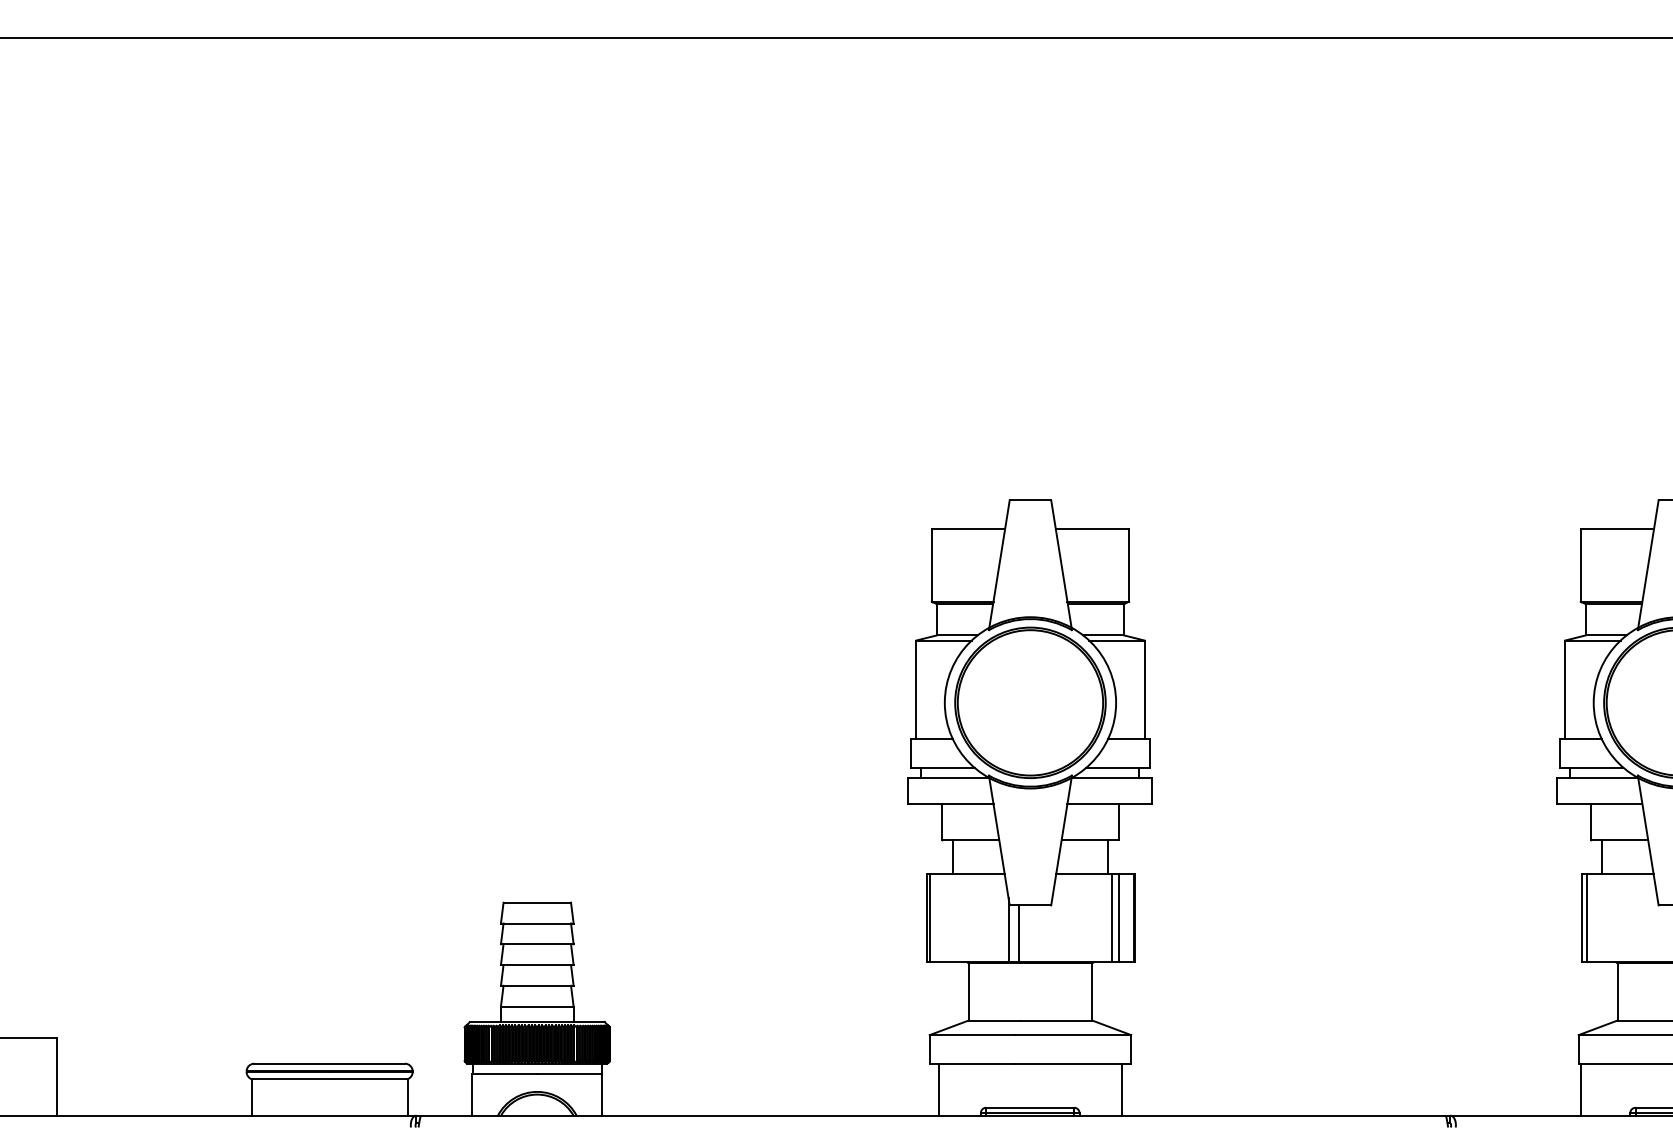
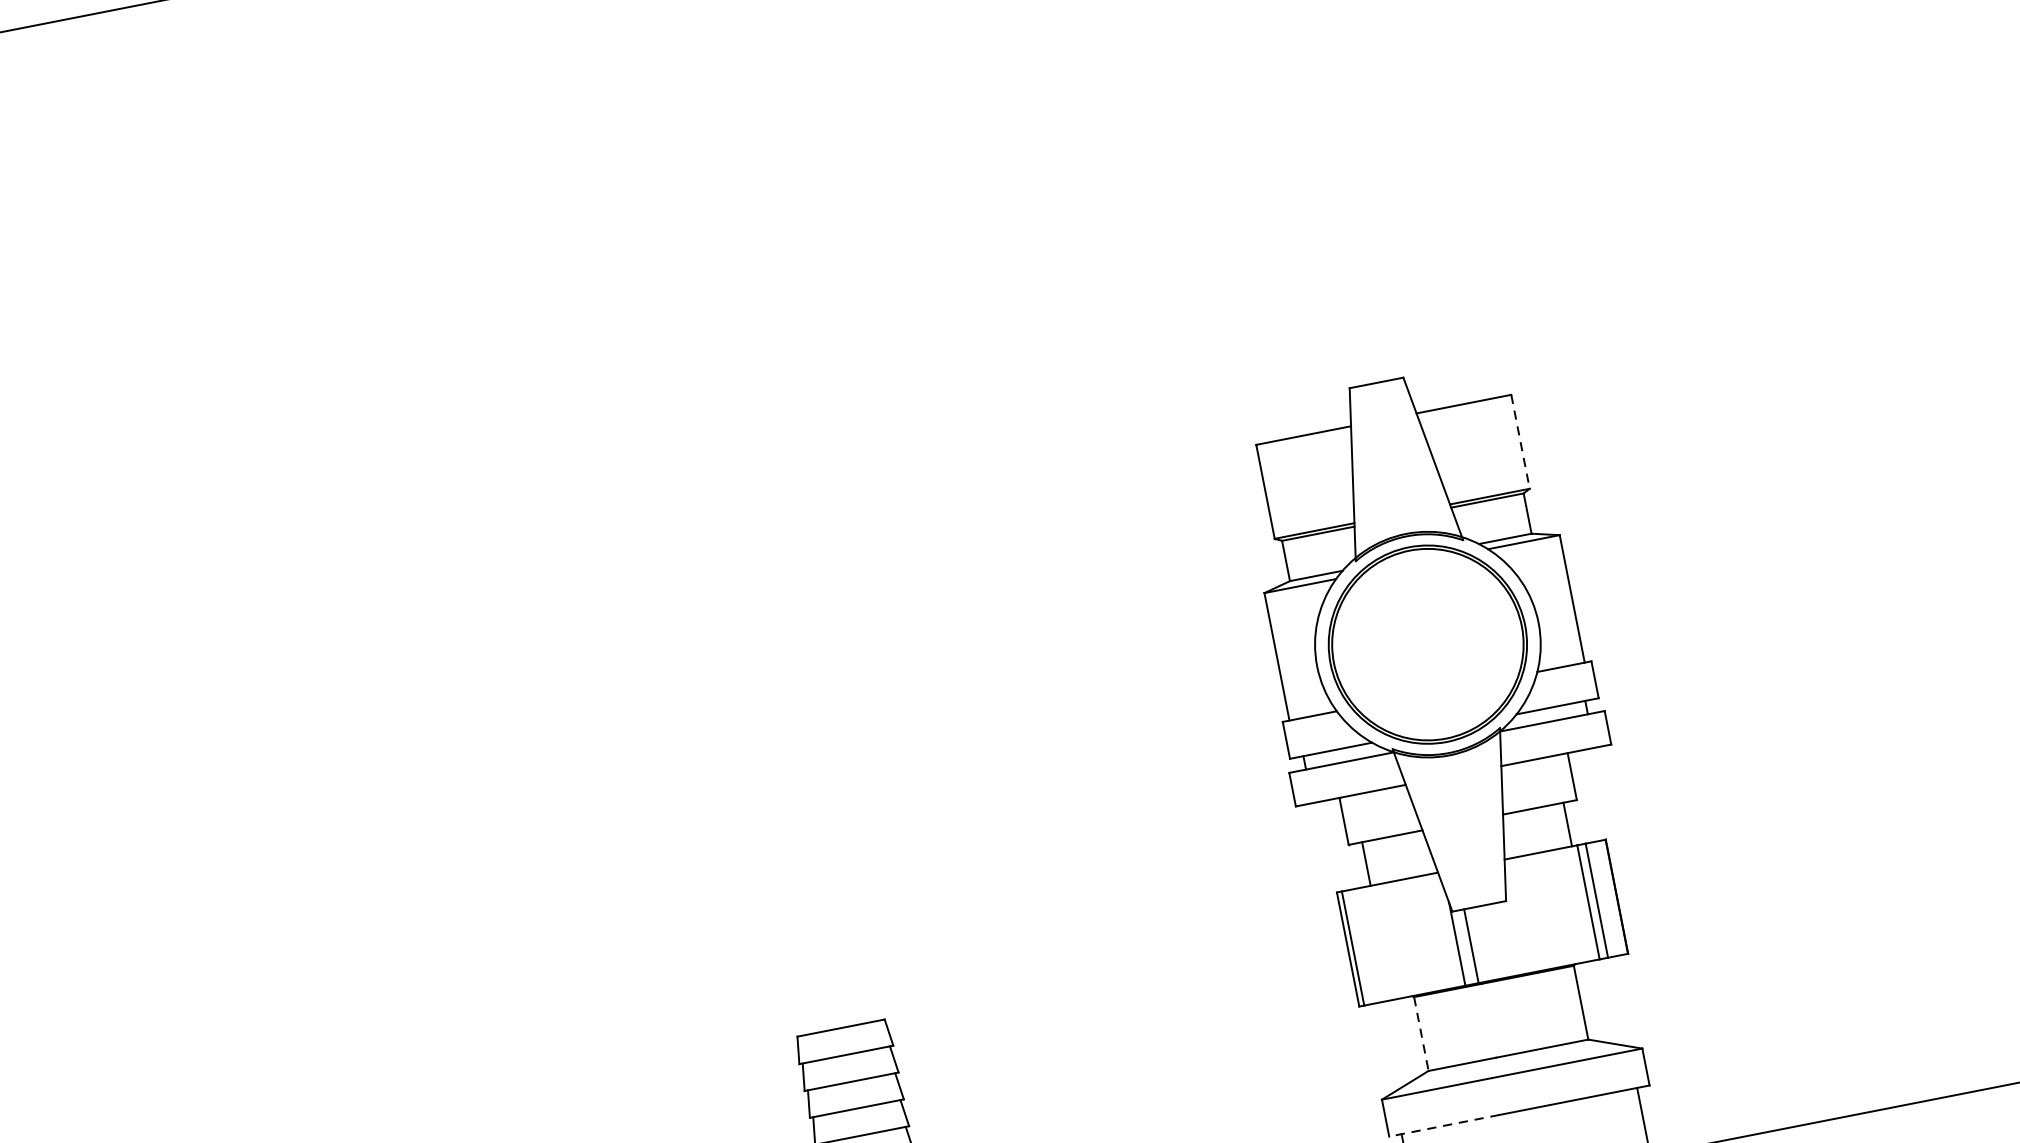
line: (1129, 565) -> (1521, 441), solid -> dashed
line: (968, 991) -> (1420, 1033), solid -> dashed
line: (972, 1063) -> (1444, 1125), solid -> dashed

